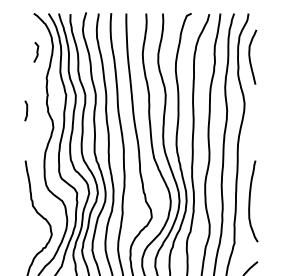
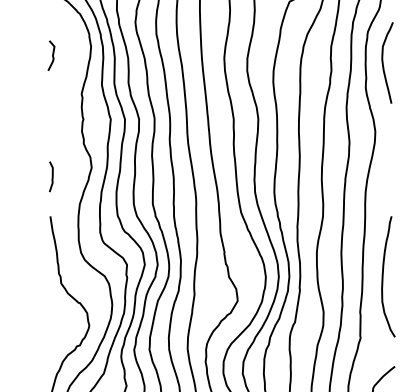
curve: (36, 52) -> (51, 55), moved
curve: (26, 110) -> (51, 176), moved

